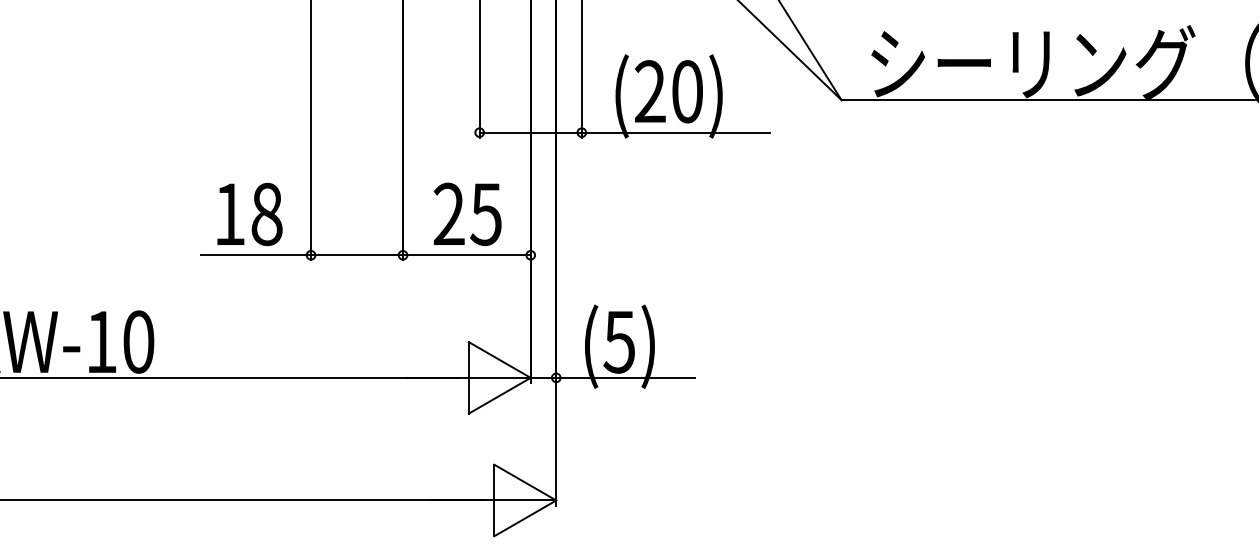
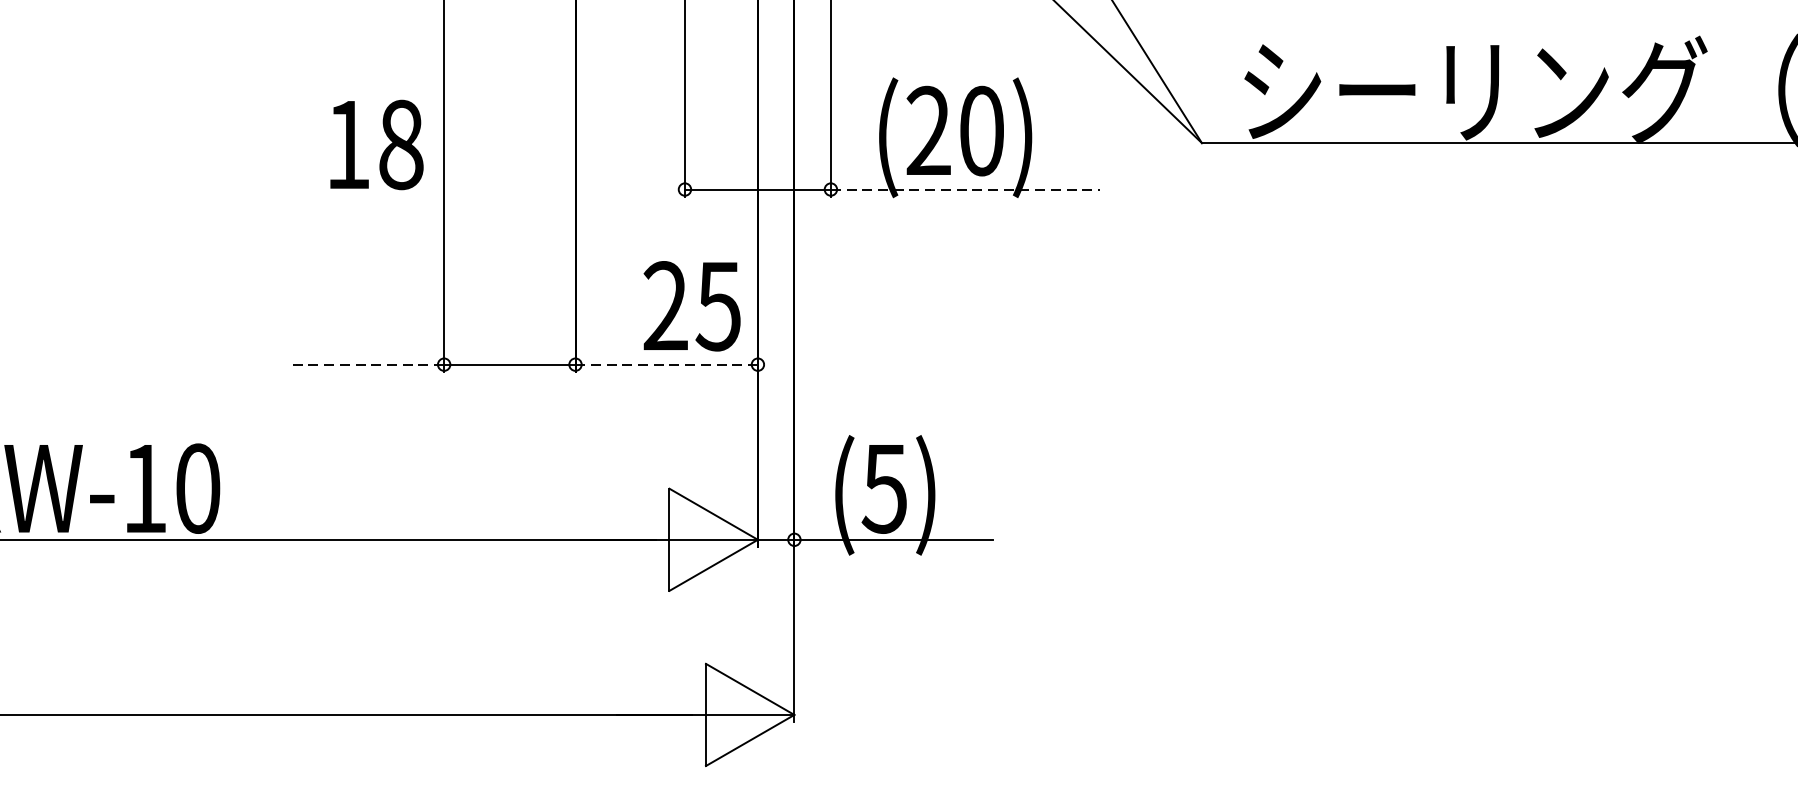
line: (676, 132) -> (966, 189), solid -> dashed
text: (249, 214) -> (376, 145), moved
text: (467, 214) -> (691, 306), moved
line: (256, 255) -> (366, 365), solid -> dashed
line: (466, 255) -> (666, 365), solid -> dashed

